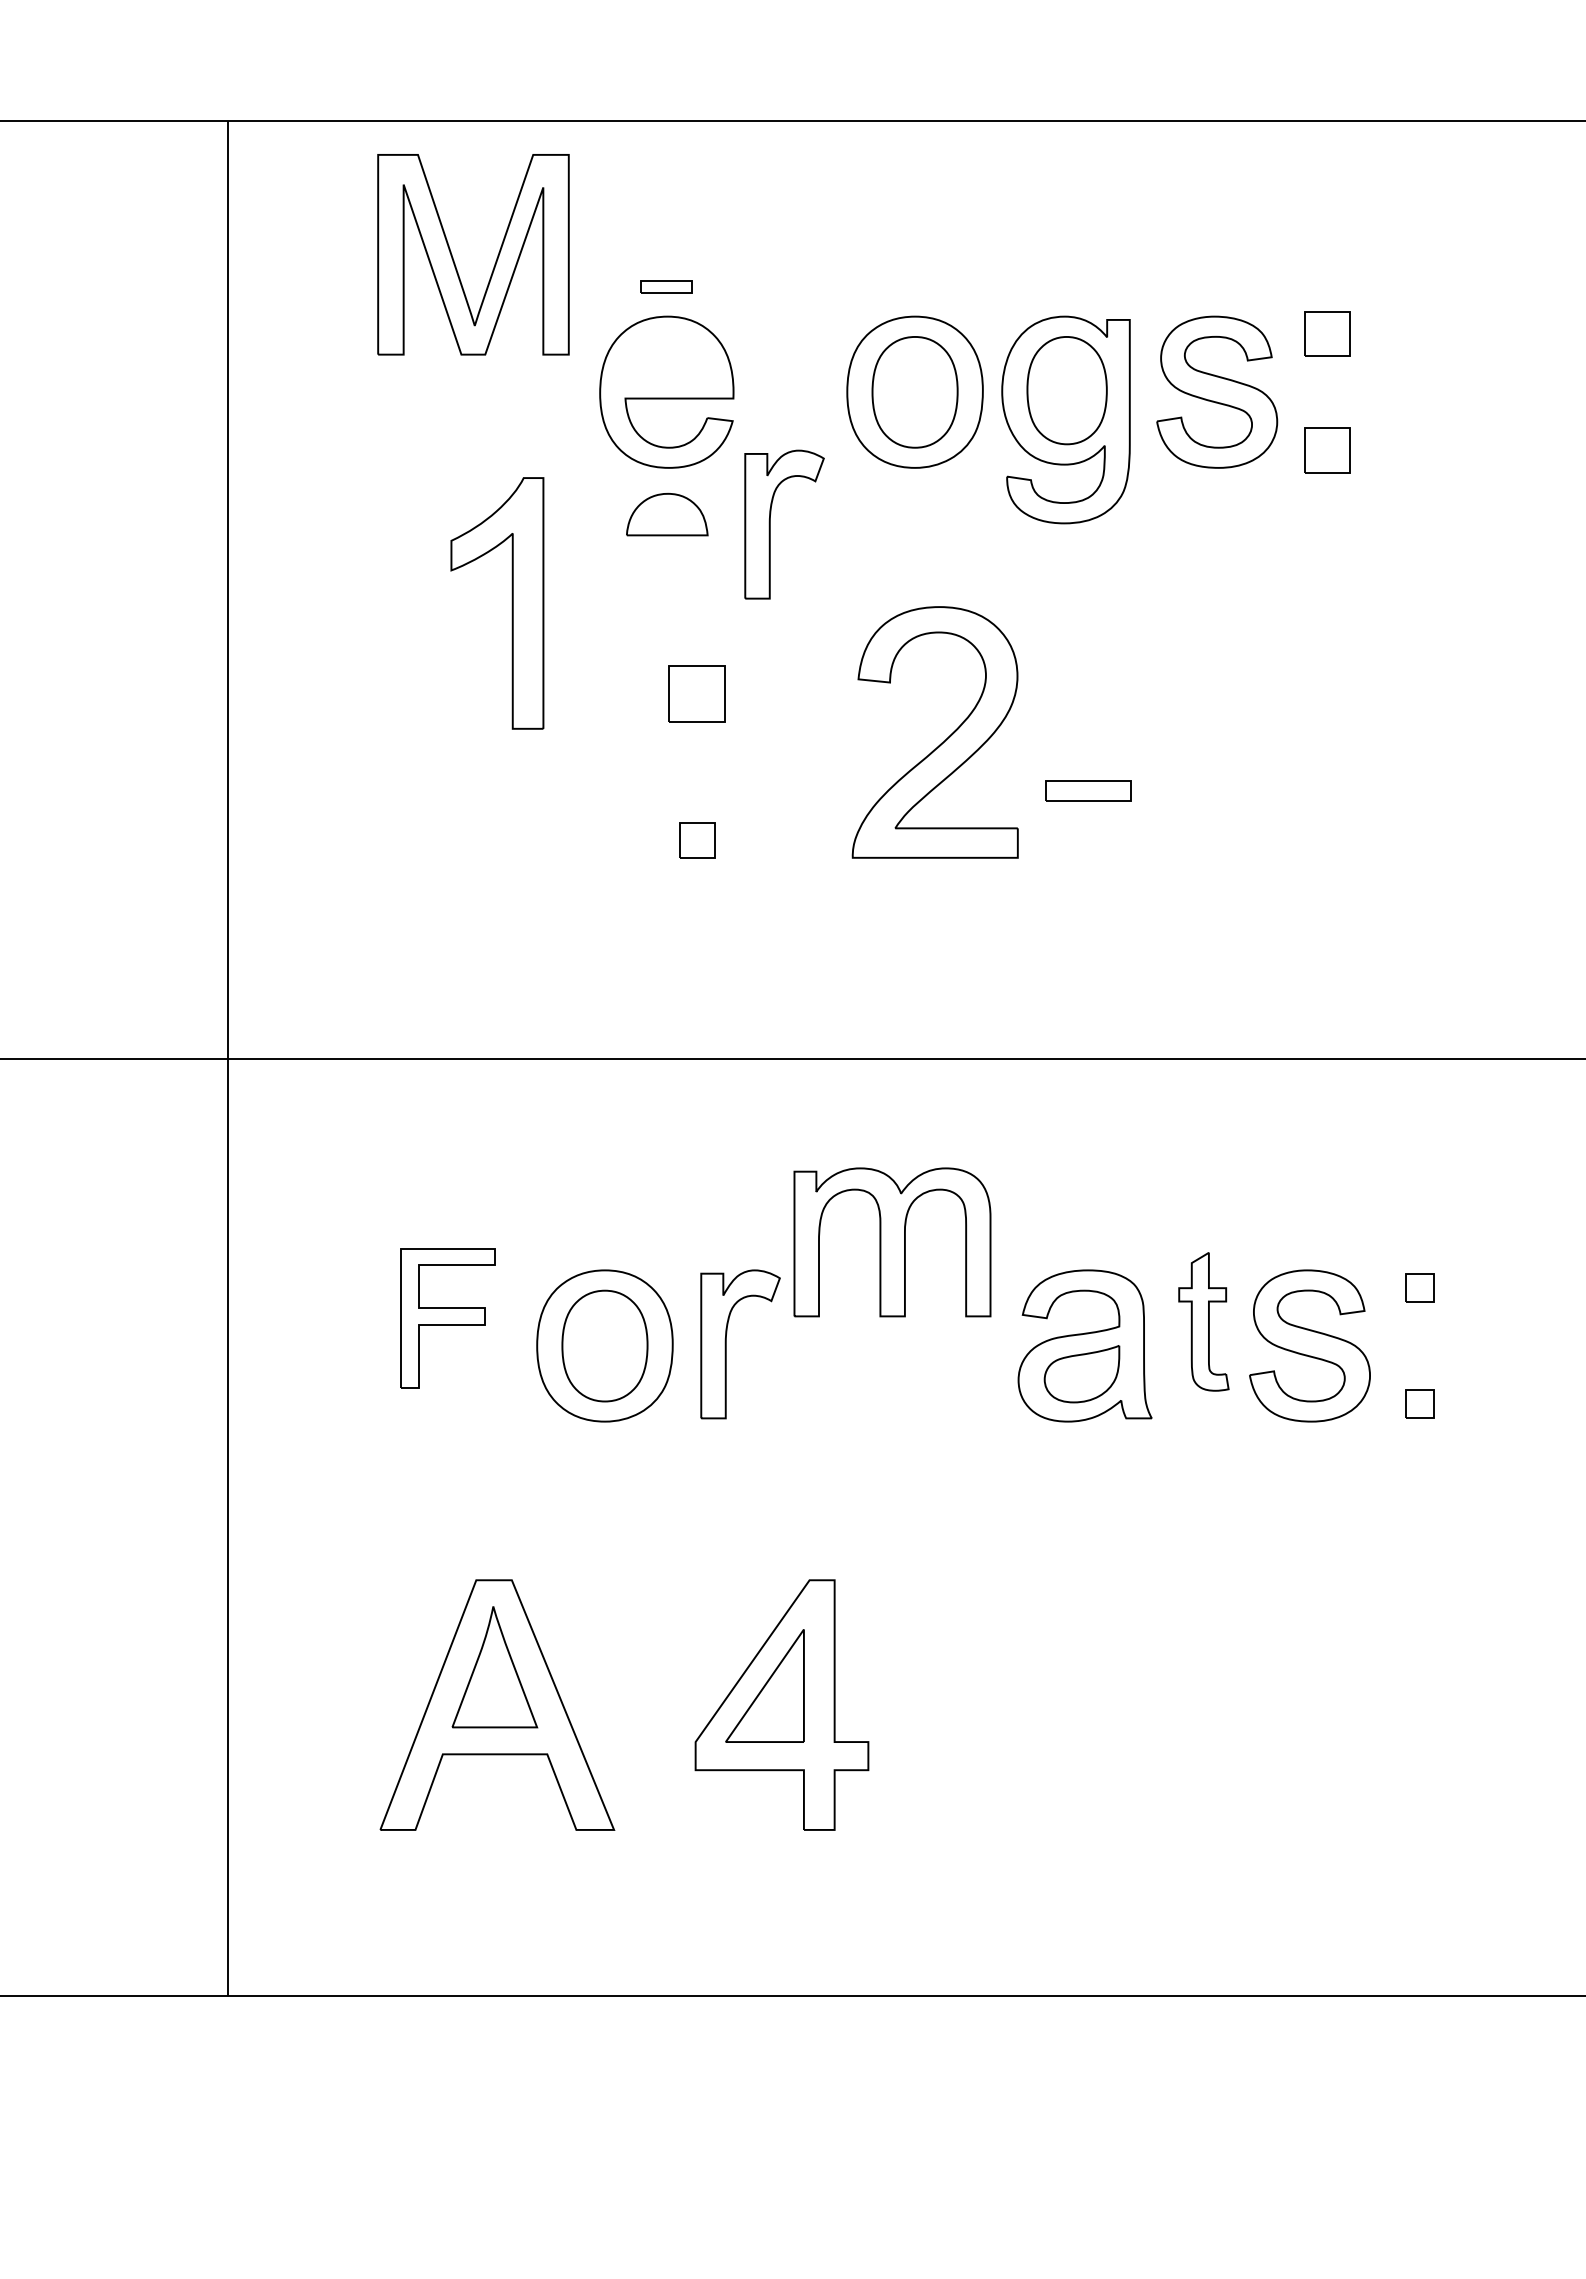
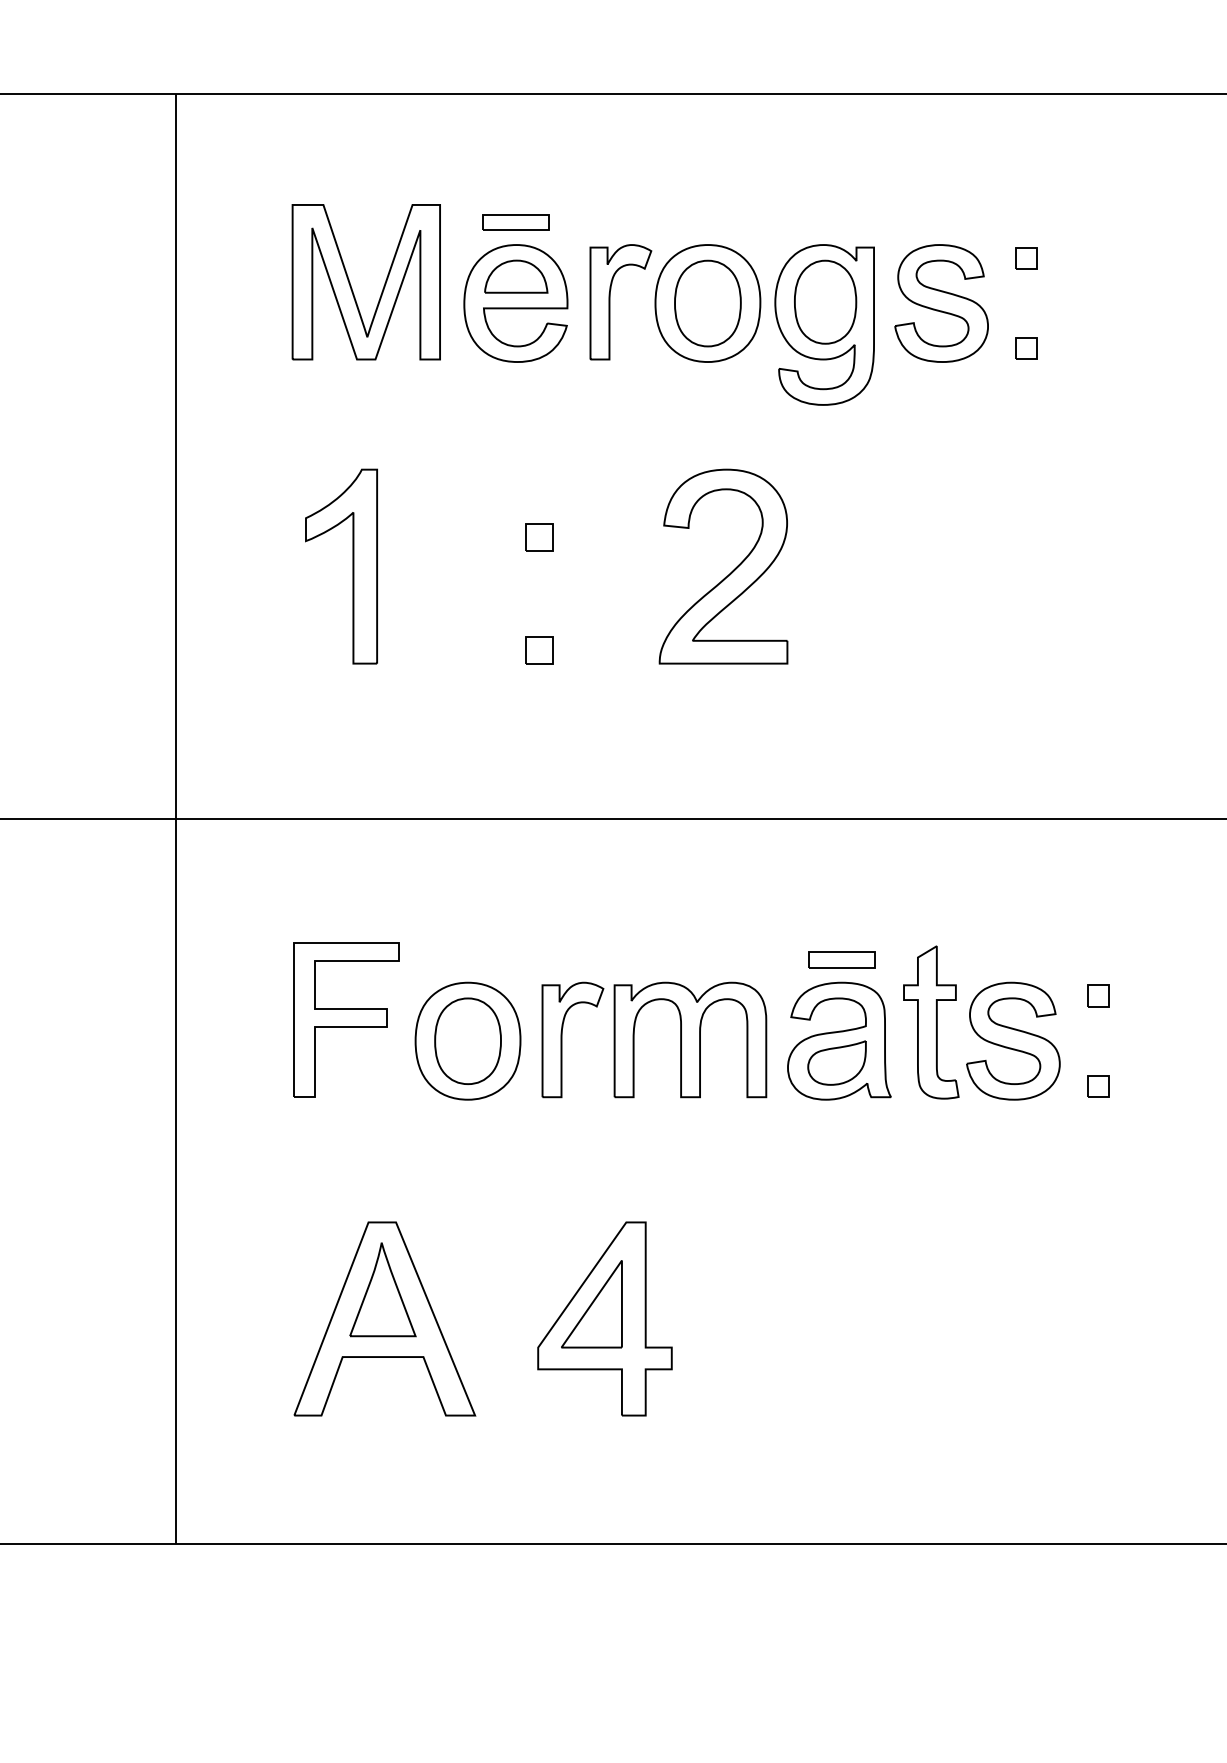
part: (454, 260) -> (351, 286), moved
part: (666, 286) -> (515, 221), size x1.67
part: (1326, 333) -> (1026, 258), size x0.62
part: (1326, 450) -> (1026, 348), size x0.62
part: (667, 514) -> (516, 276), moved
part: (770, 524) -> (610, 302), moved
part: (511, 603) -> (352, 566), moved
part: (697, 694) -> (539, 537), size x0.62
part: (1088, 790) -> (842, 959), moved
part: (892, 1242) -> (690, 1040), moved
part: (447, 1318) -> (346, 1019), size x1.43
part: (1203, 1321) -> (931, 1022), size x1.43

